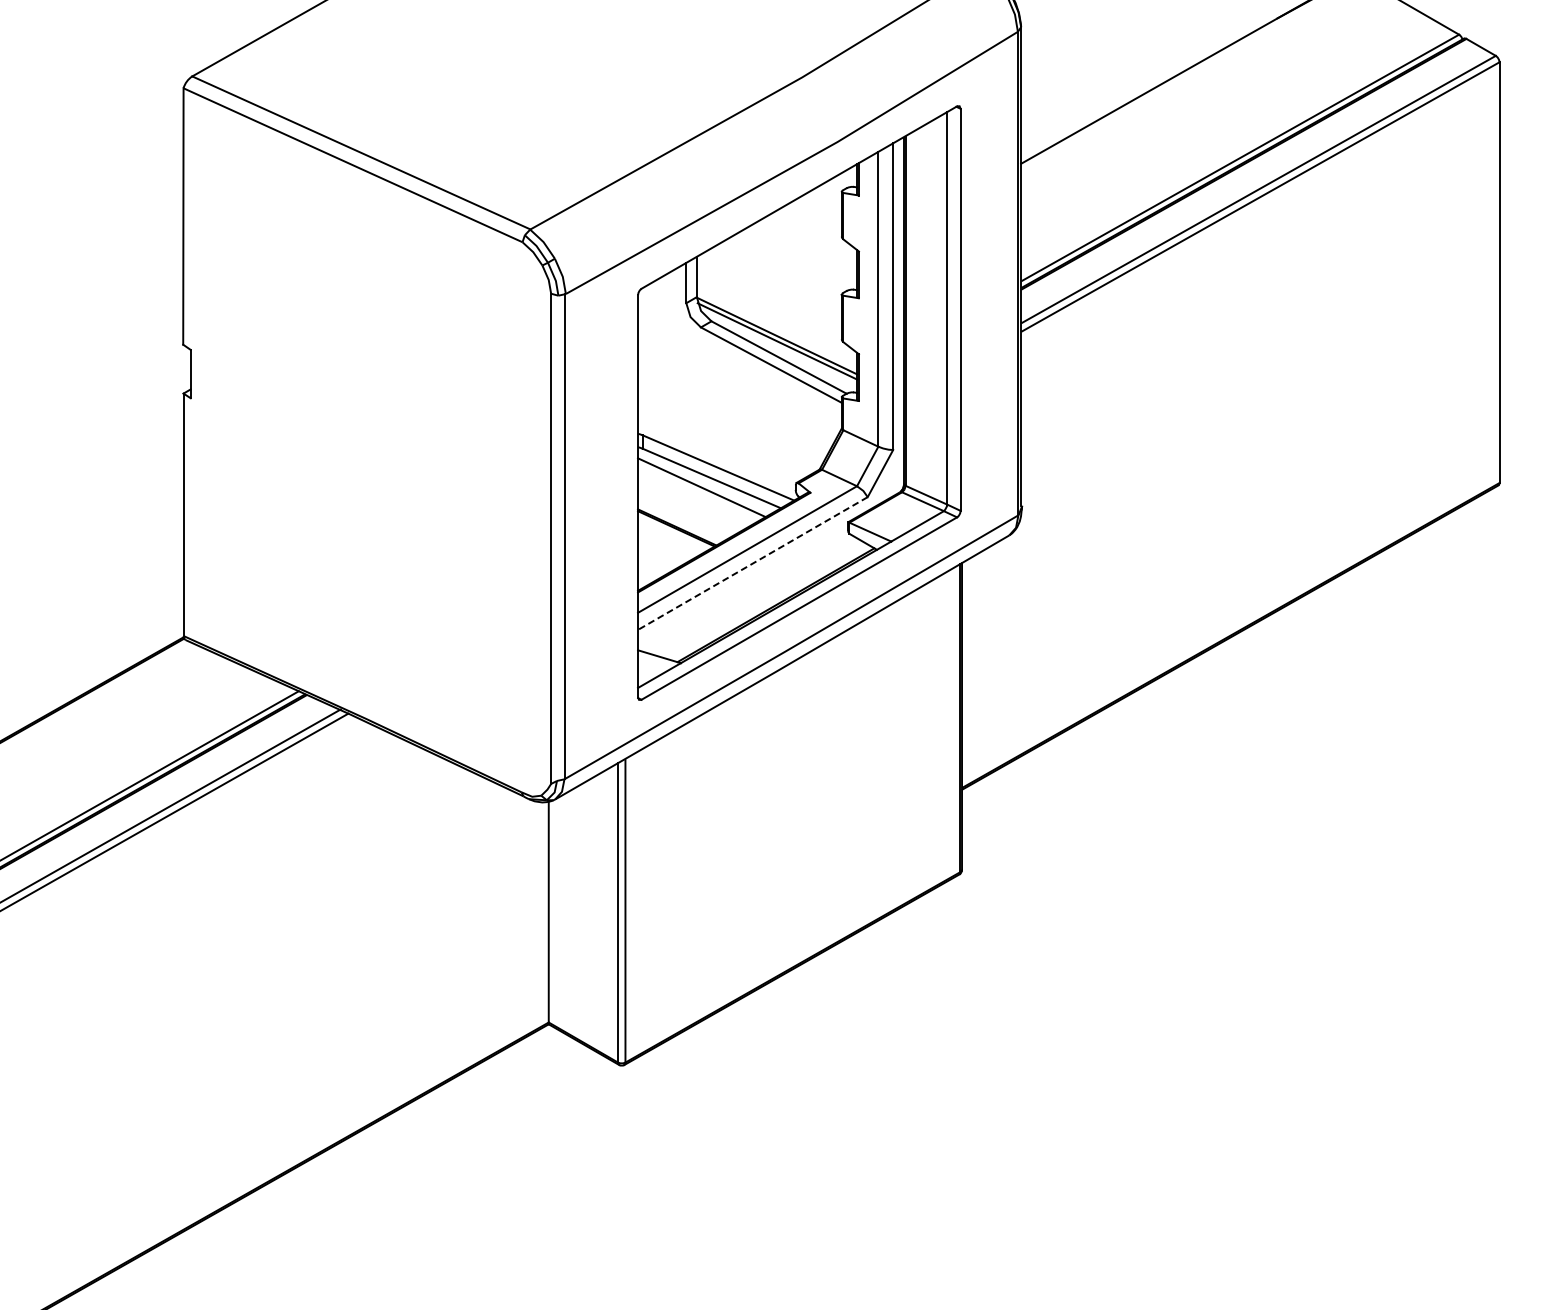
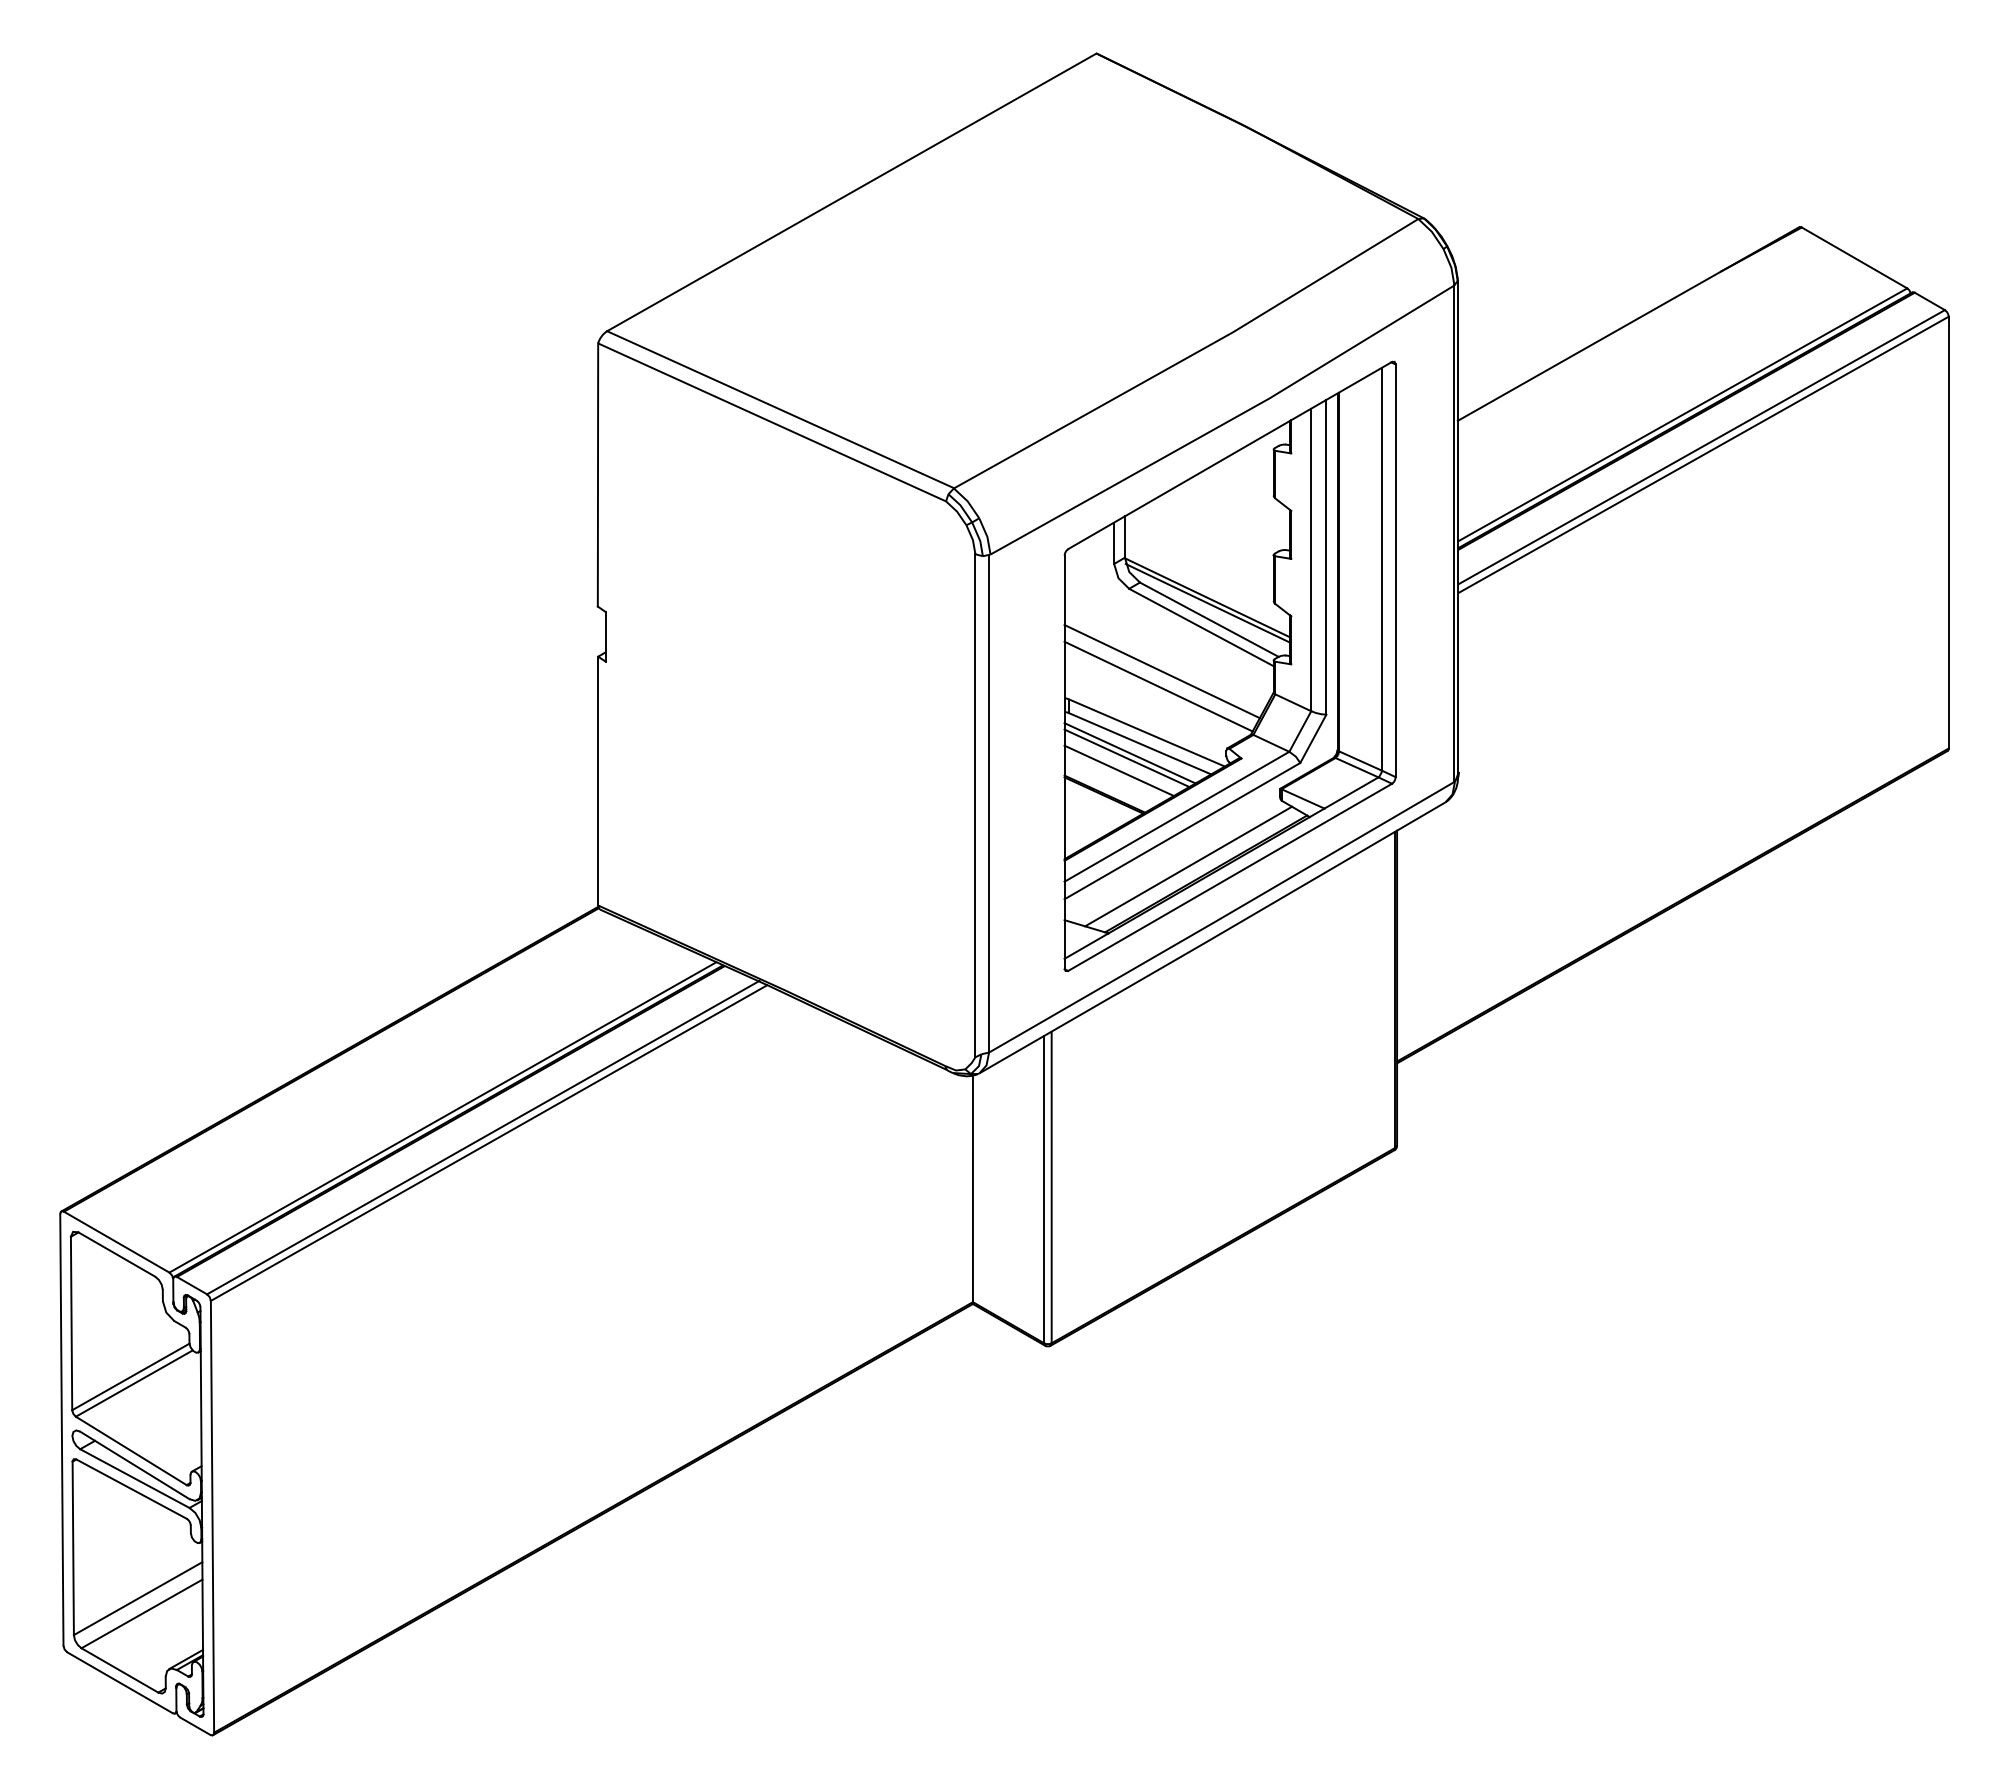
line: (732, 407) -> (1161, 671), added
line: (729, 422) -> (1158, 686), added
line: (698, 492) -> (1126, 758), added
line: (690, 504) -> (1118, 770), added
line: (752, 563) -> (1182, 831), dashed -> solid
line: (758, 597) -> (1188, 866), added

